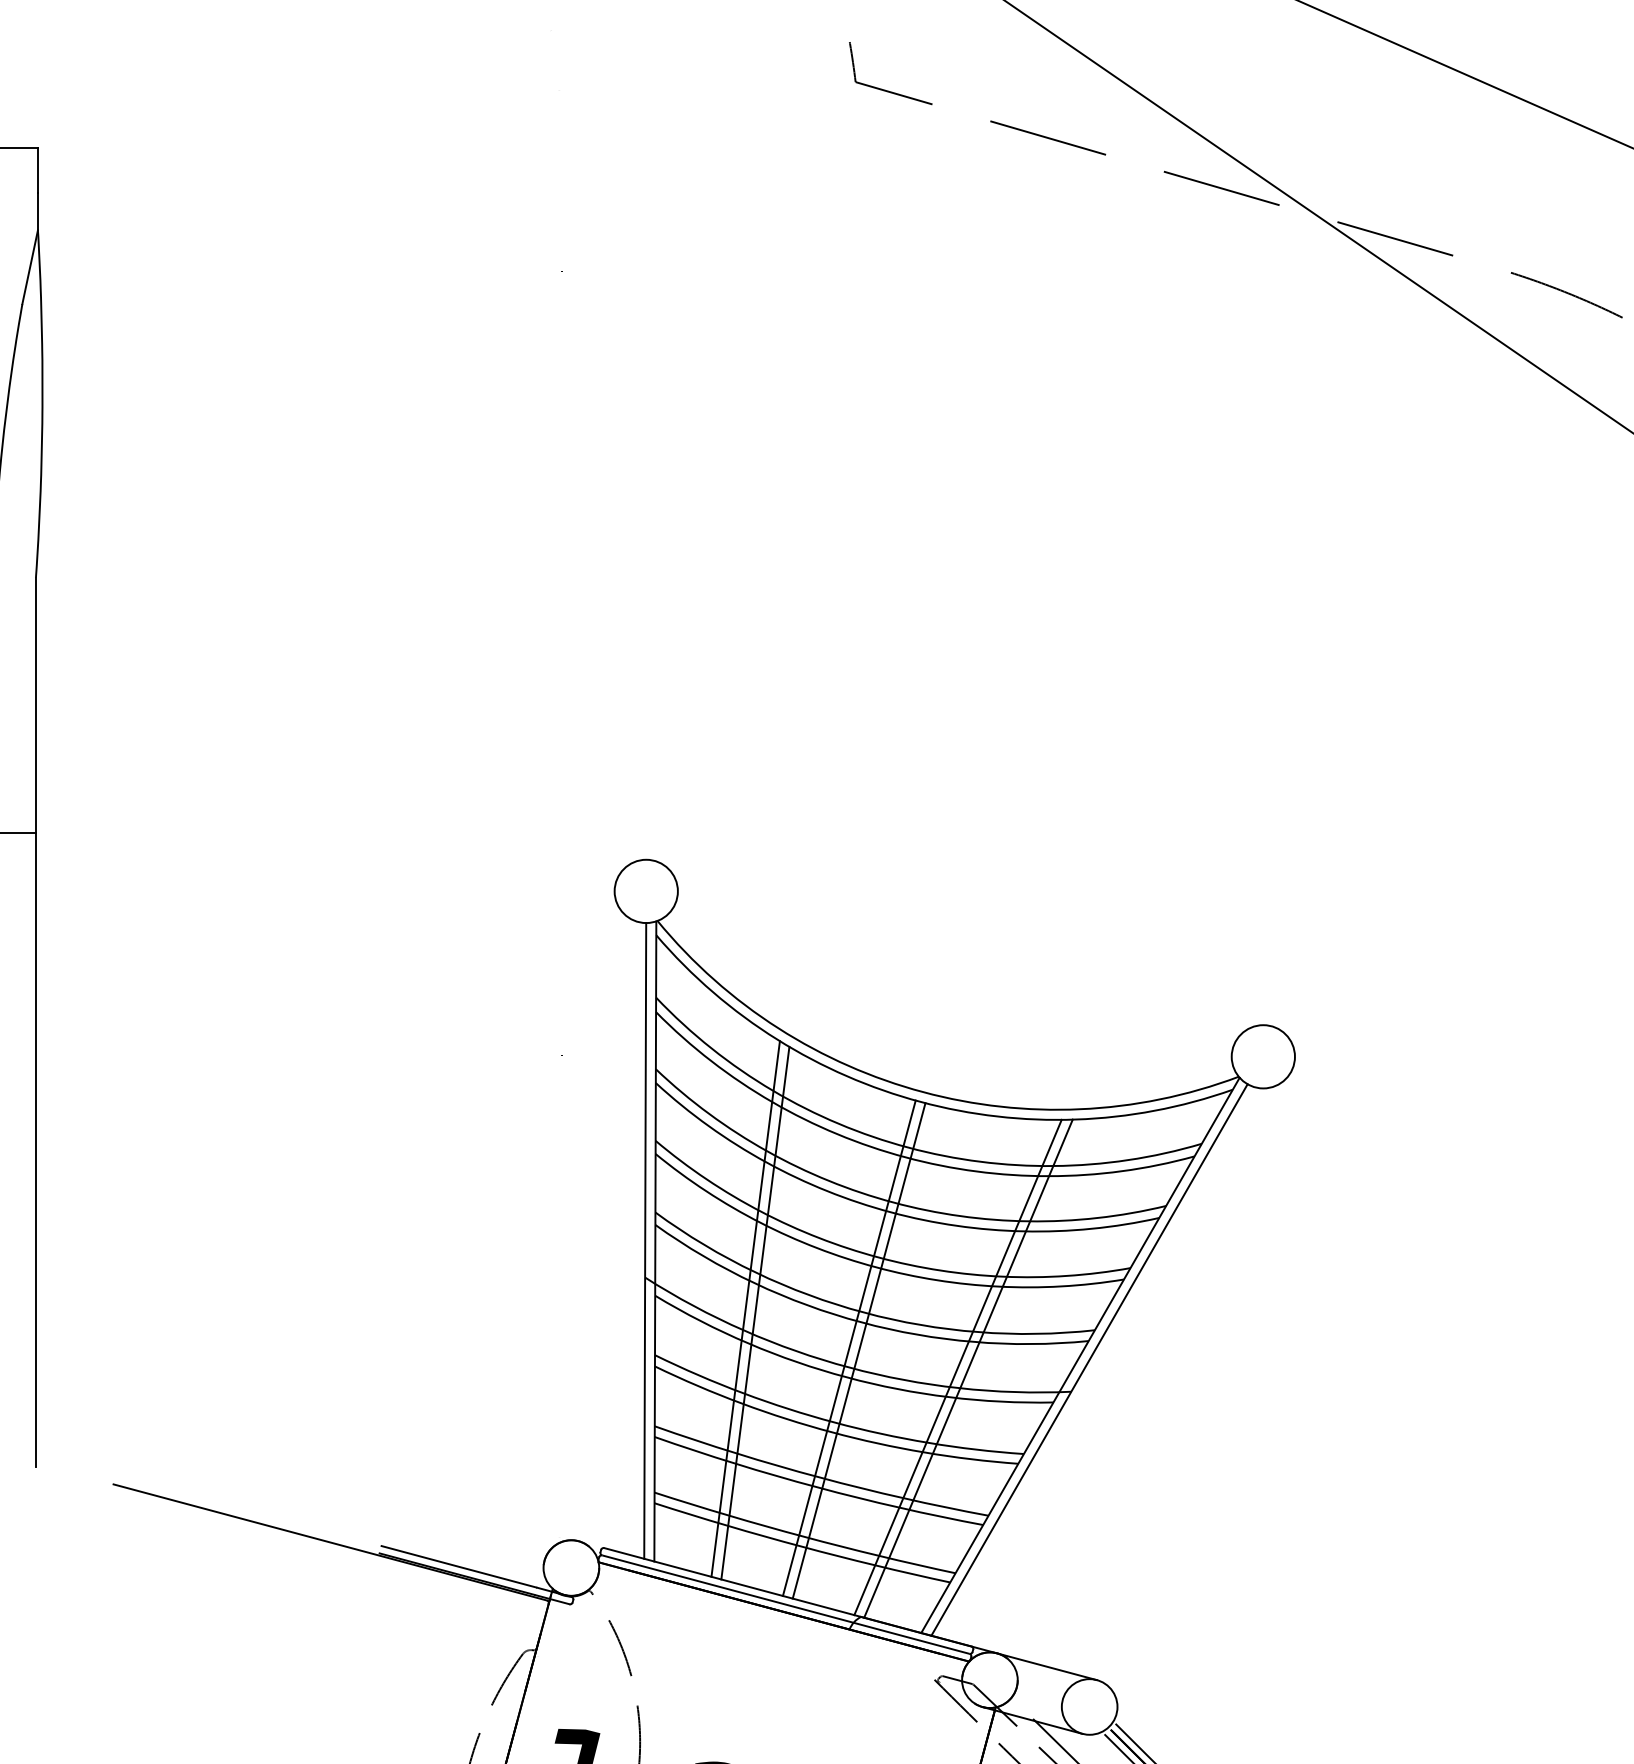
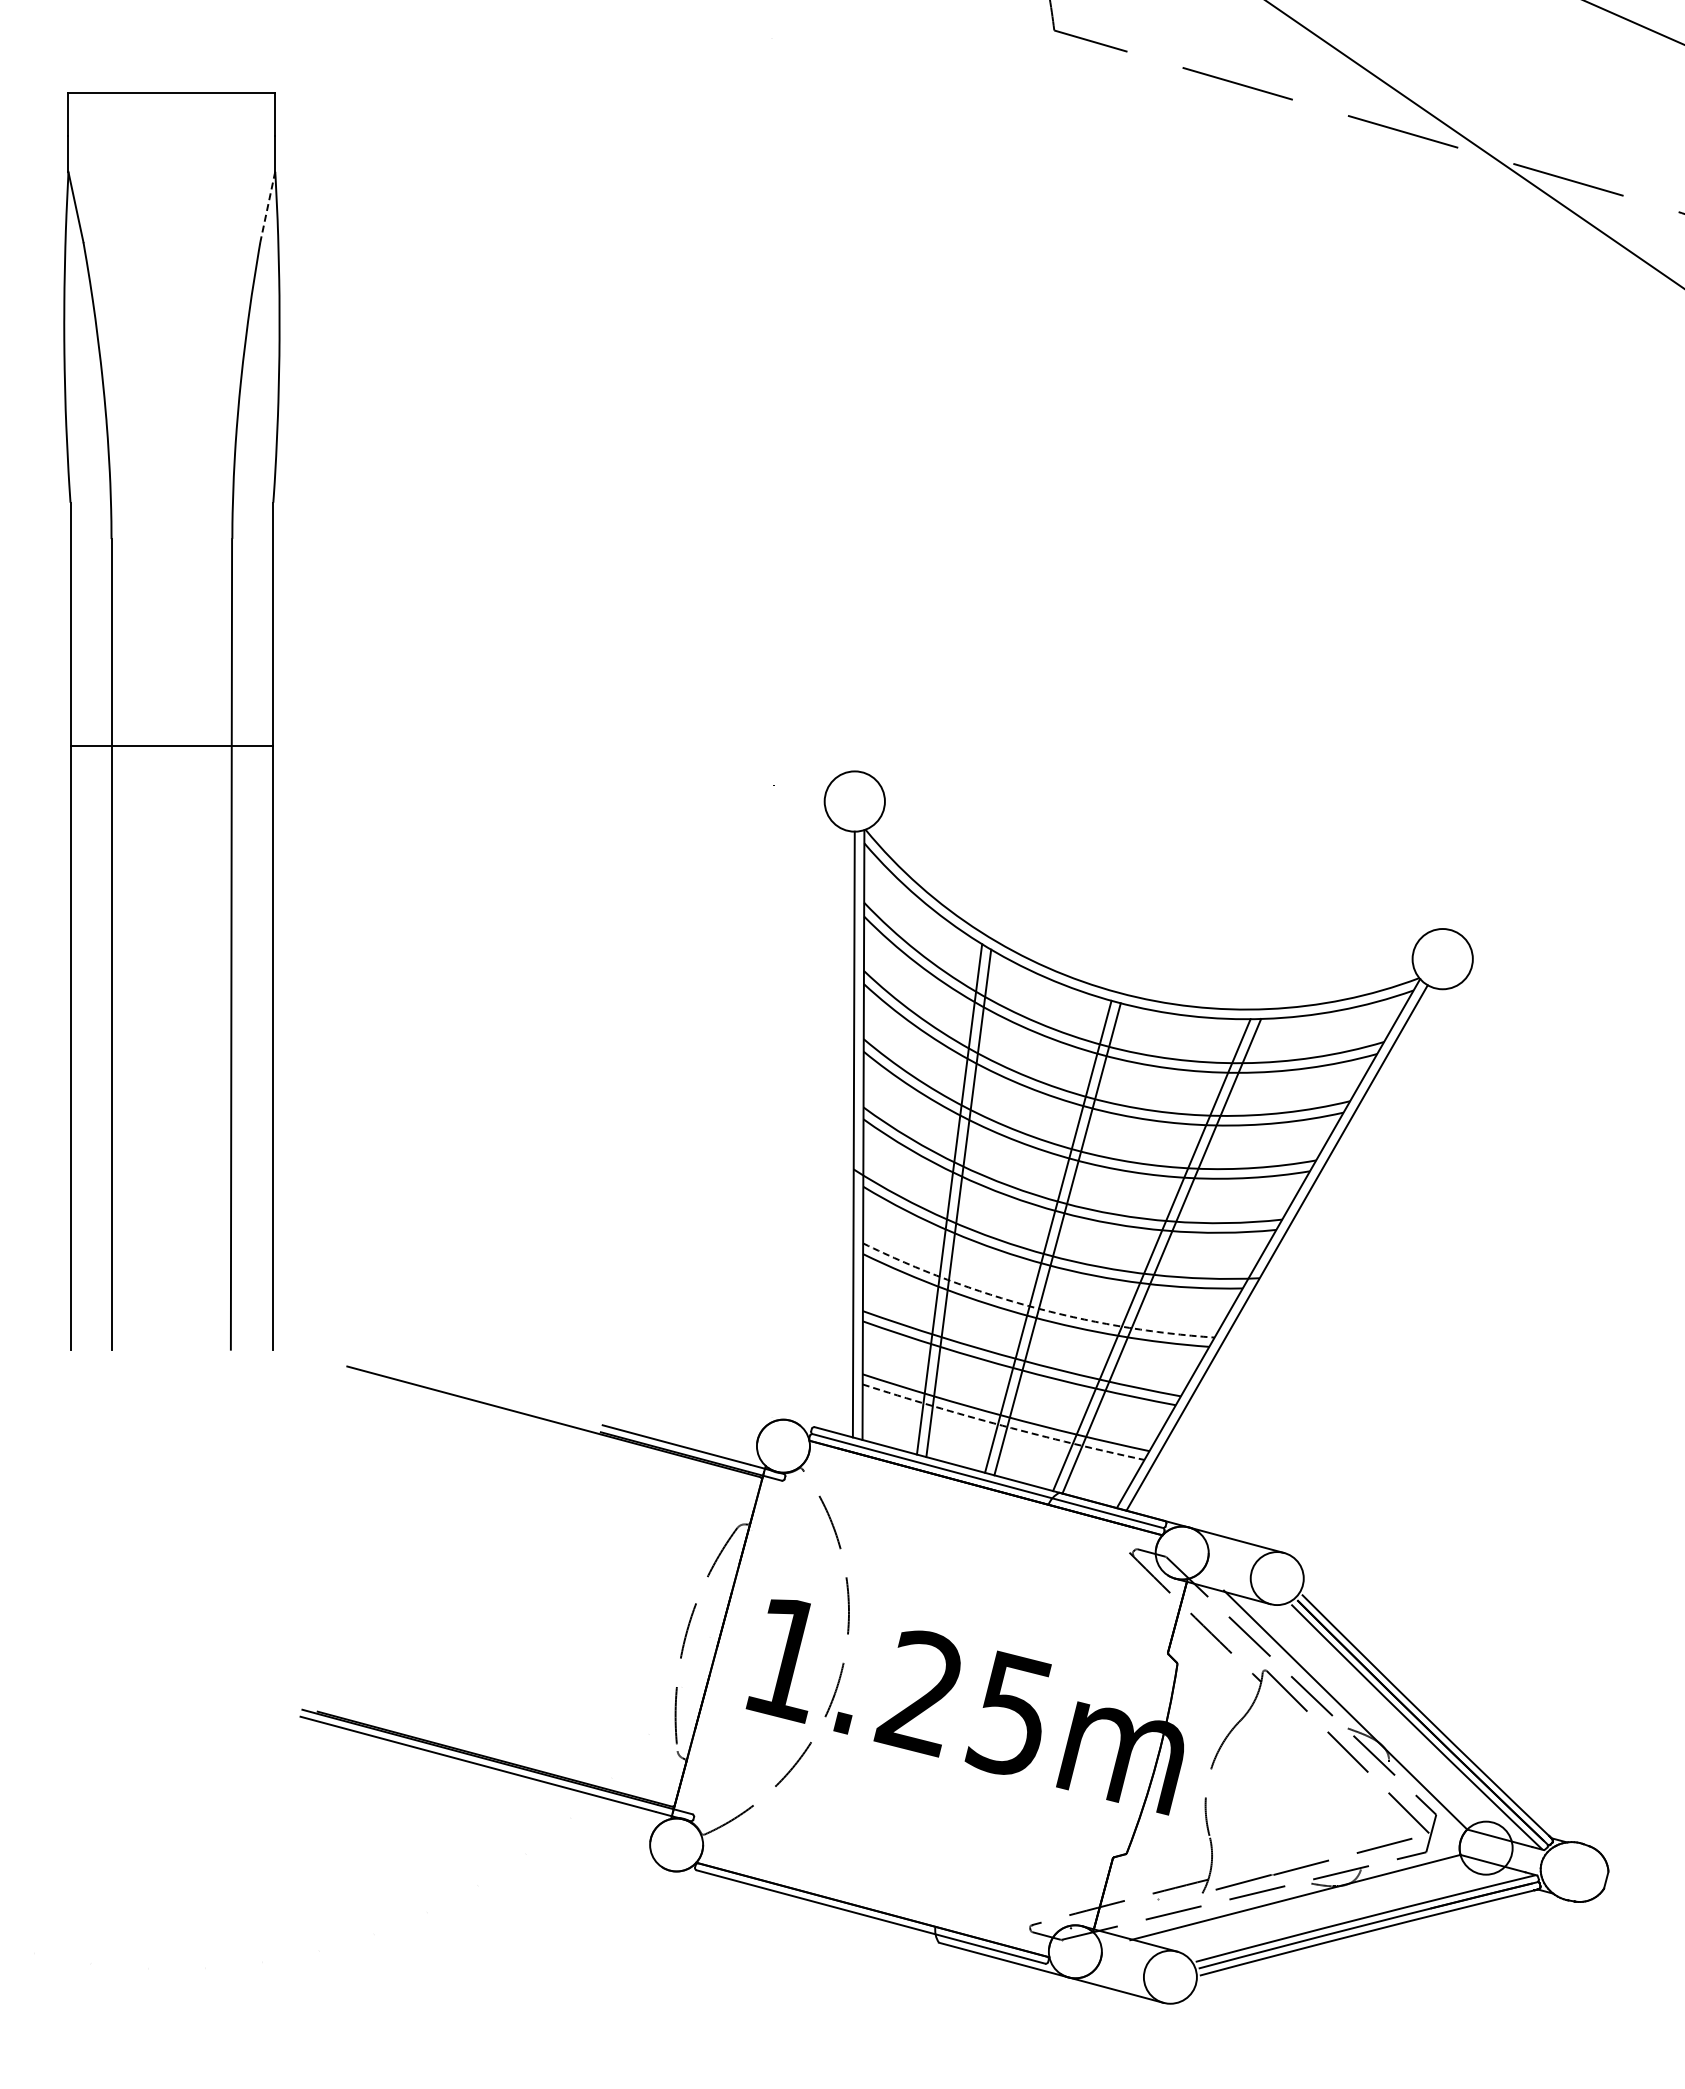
line: (29, 266) -> (267, 206), solid -> dashed
arc: (834, 1422) -> (1034, 1307), solid -> dashed
arc: (801, 1546) -> (1002, 1425), solid -> dashed

